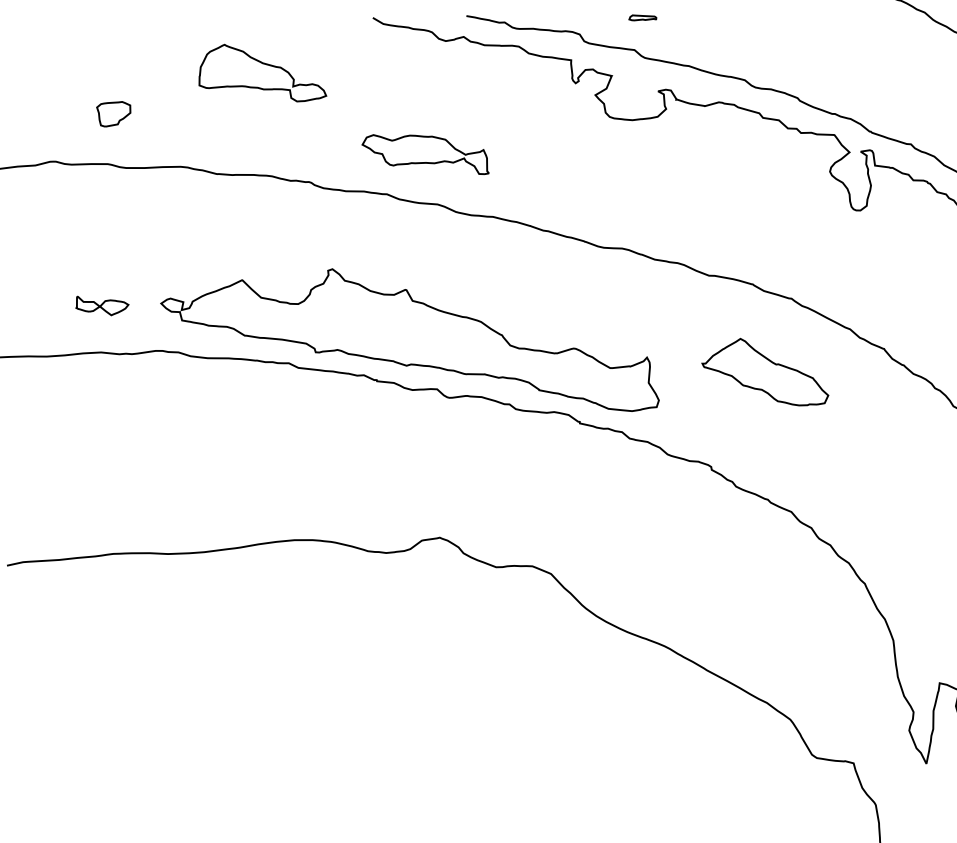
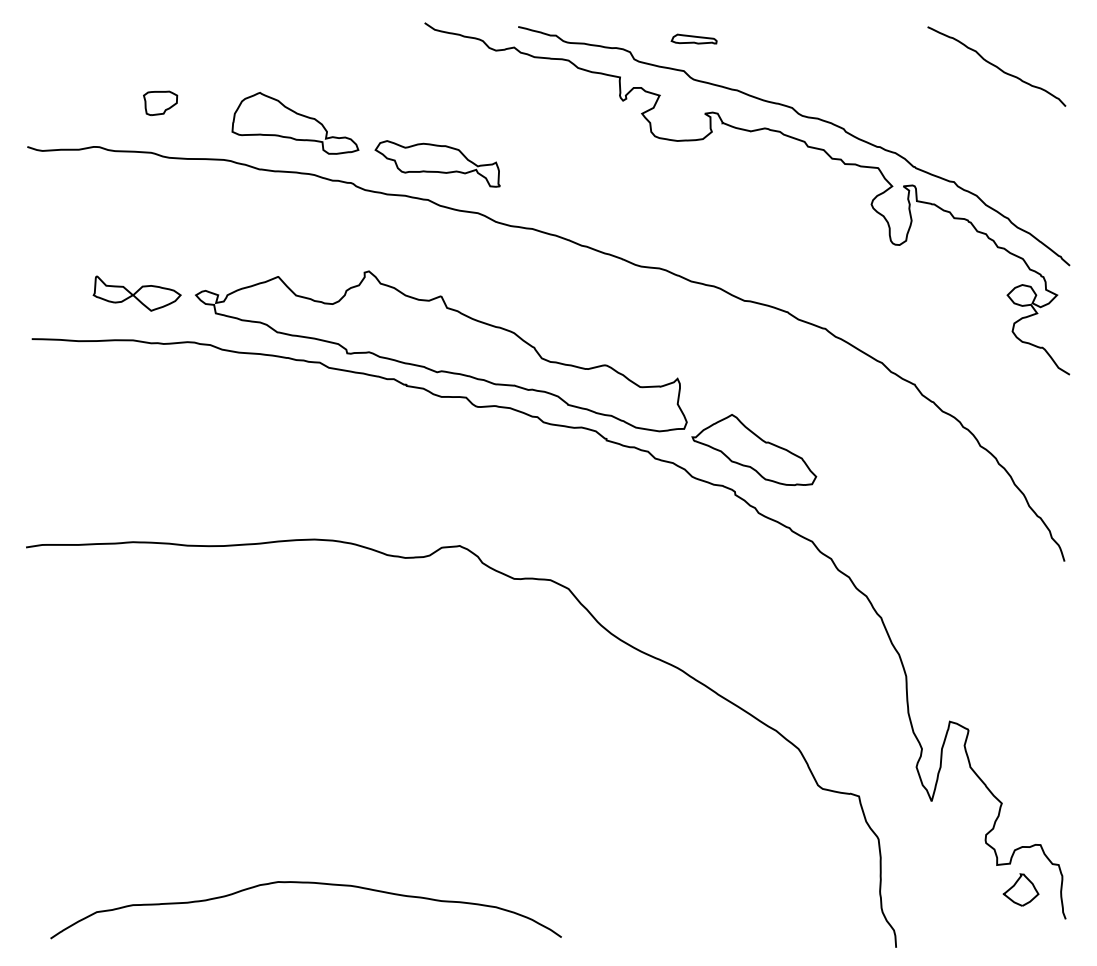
part: (642, 16) -> (693, 38), size x1.67
part: (261, 73) -> (295, 123), moved
part: (425, 154) -> (437, 163), moved
part: (101, 305) -> (136, 293), size x1.67
part: (765, 372) -> (754, 449), moved

